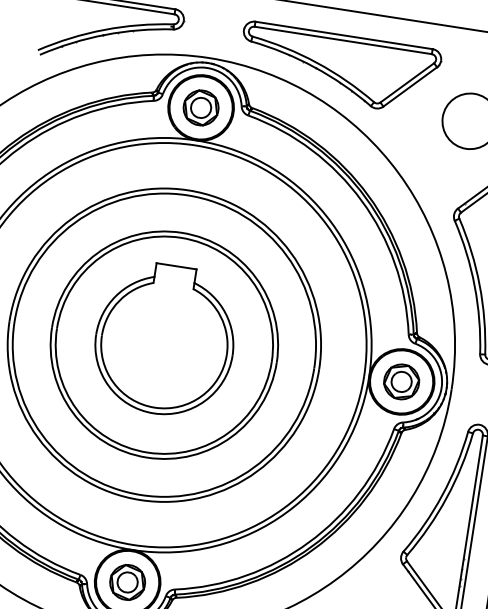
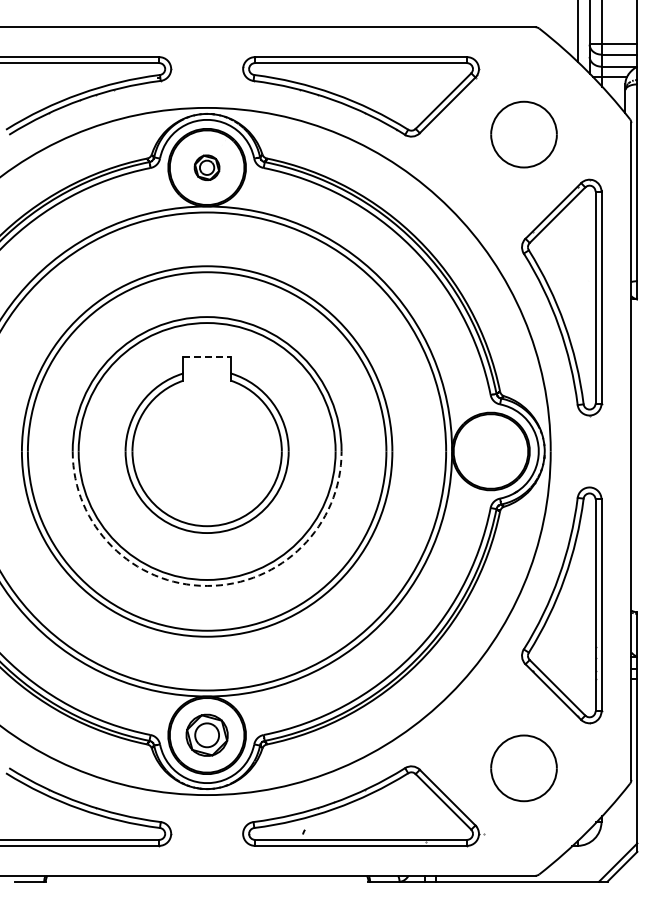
part: (200, 107) -> (206, 167), size x0.6
line: (176, 266) -> (207, 357), solid -> dashed
part: (401, 381) -> (490, 451), removed
arc: (147, 457) -> (207, 585), solid -> dashed

